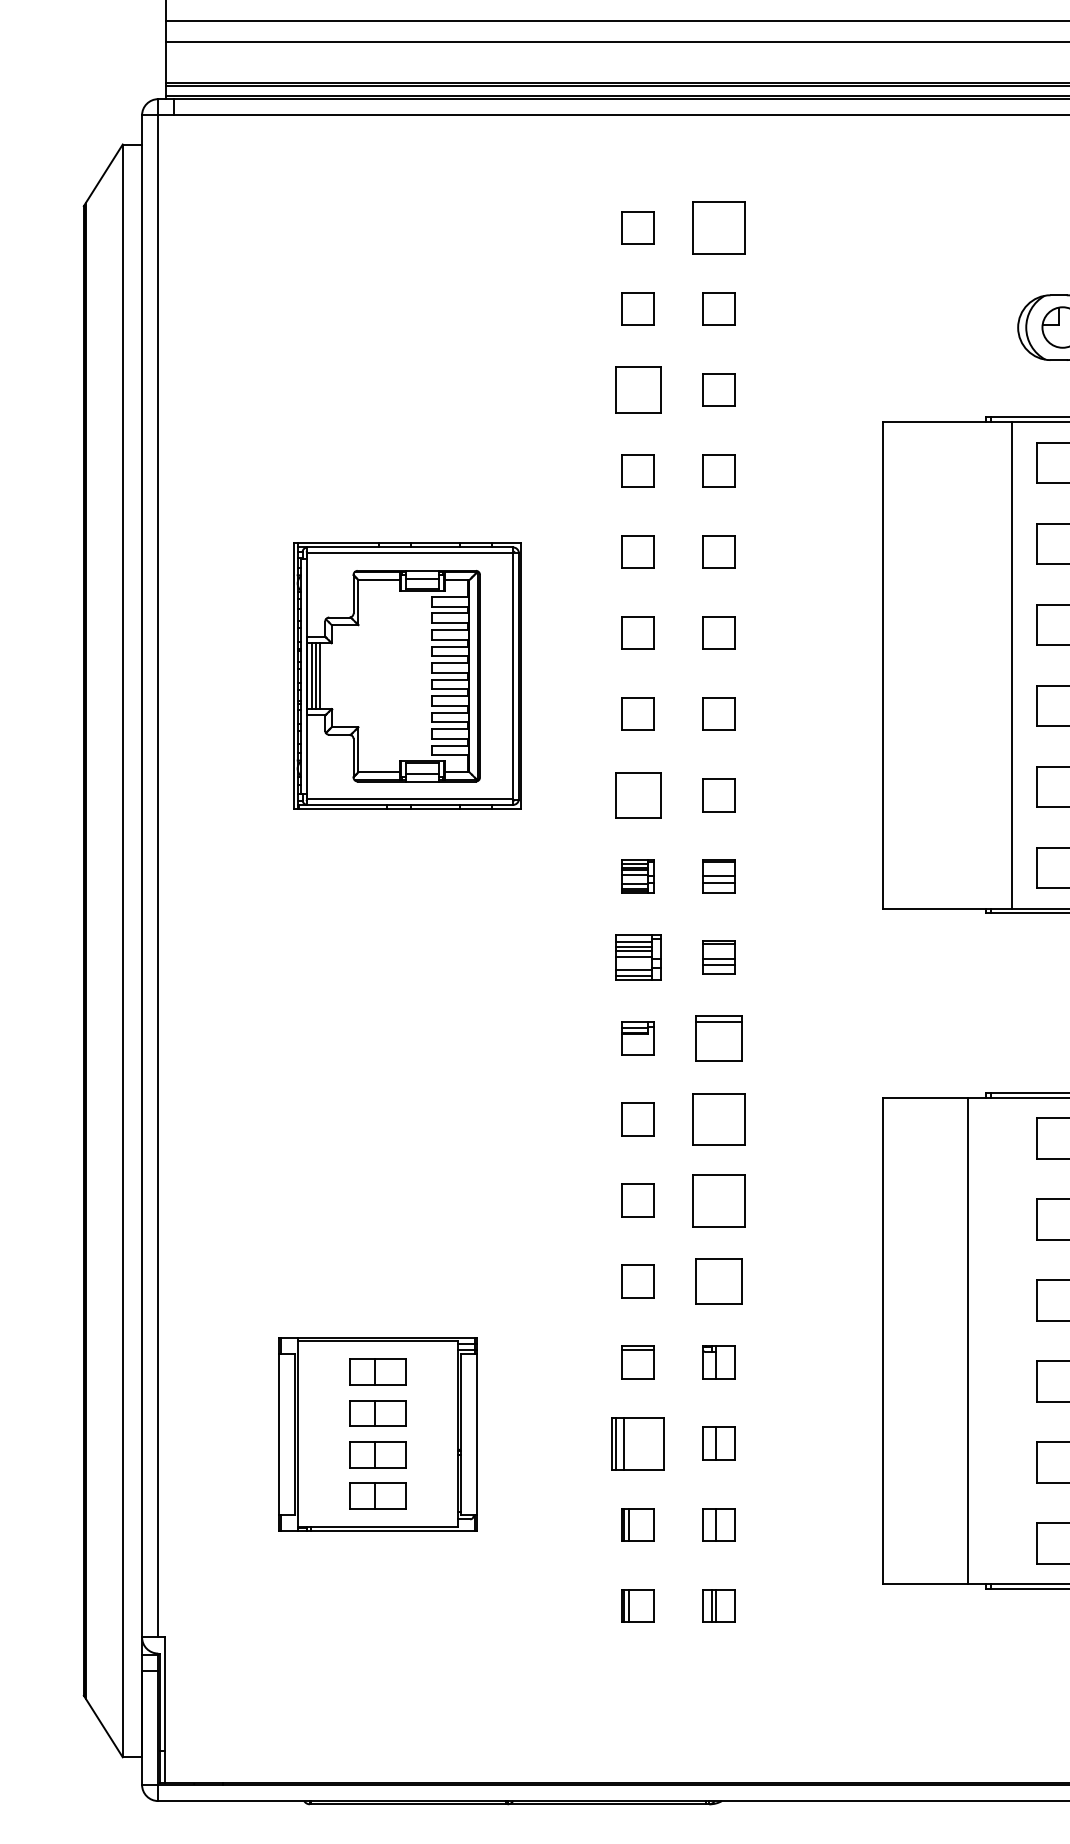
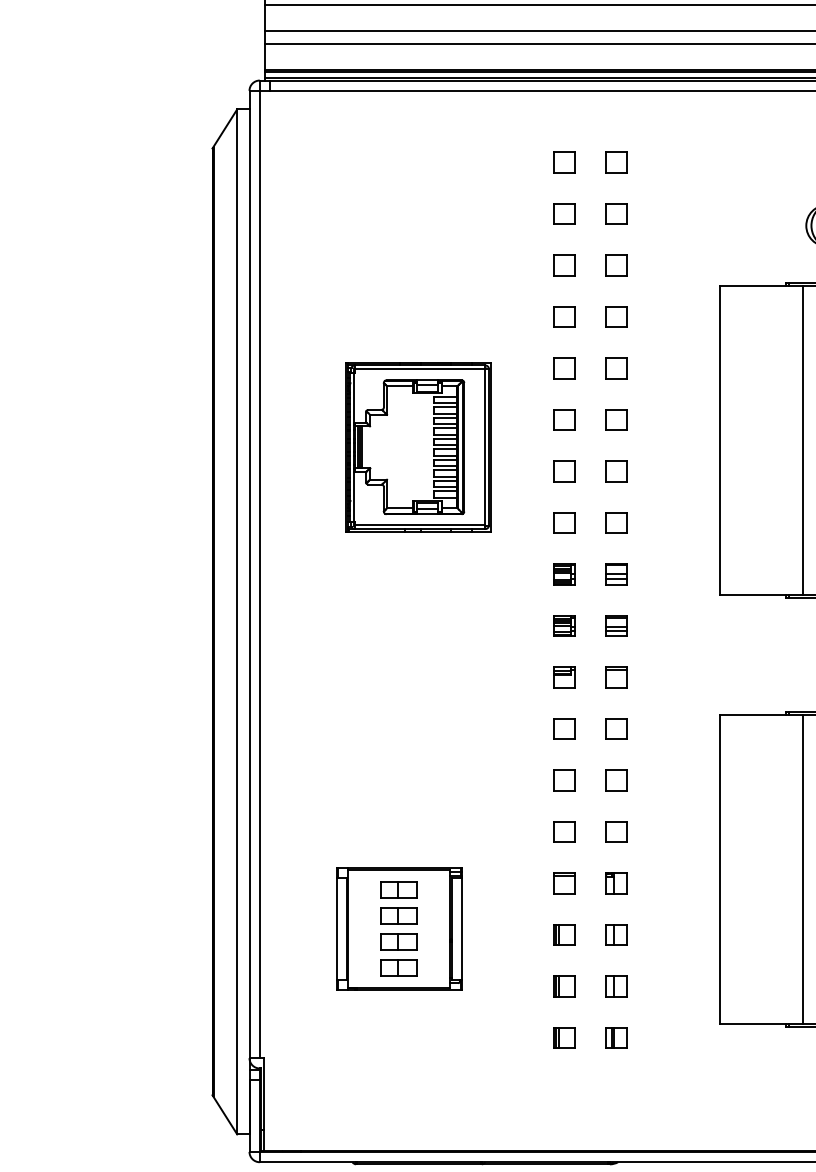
part: (719, 228) -> (616, 162), size x0.62
part: (637, 390) -> (564, 265), size x0.71
part: (637, 794) -> (564, 522), size x0.71
part: (637, 956) -> (564, 625), size x0.71
part: (719, 1038) -> (616, 677), size x0.71
part: (719, 1118) -> (616, 728), size x0.62
part: (719, 1200) -> (616, 780), size x0.62
part: (719, 1280) -> (616, 831), size x0.71
line: (968, 1340) -> (802, 869), moved
part: (637, 1442) -> (564, 934), size x0.62

